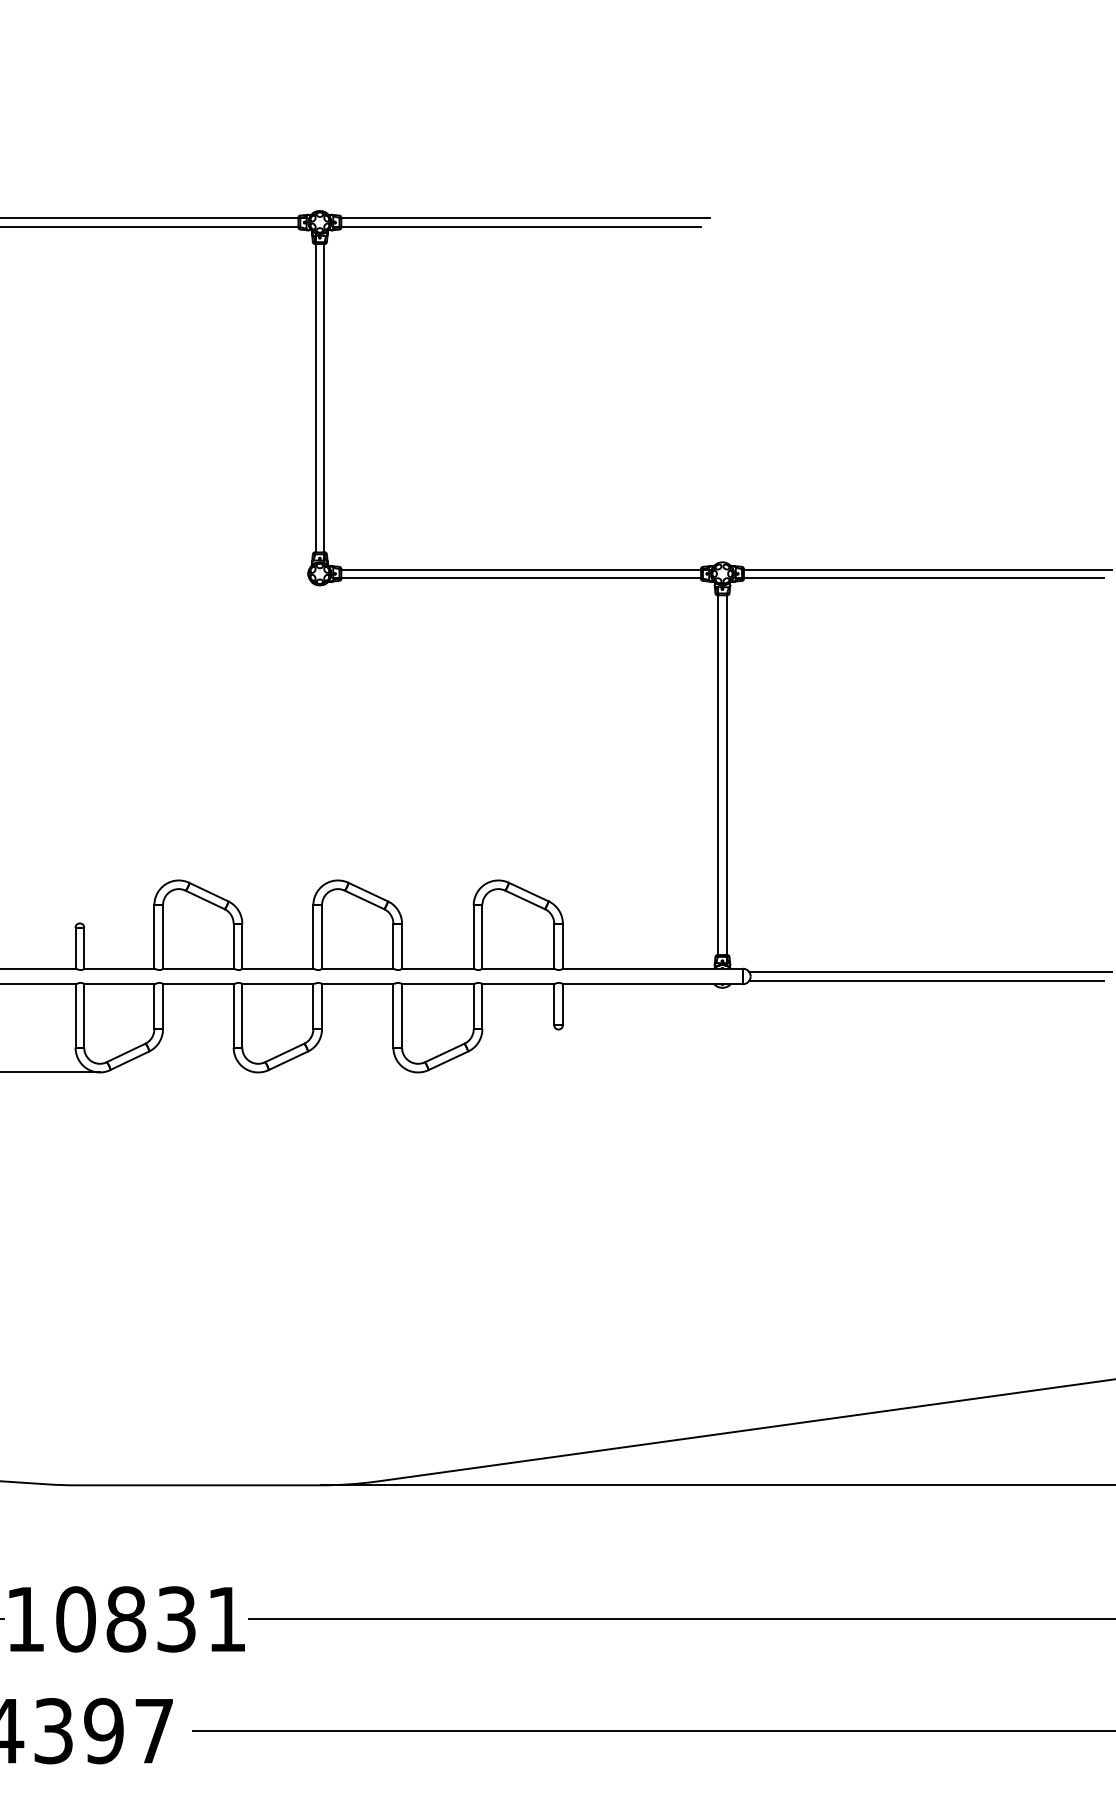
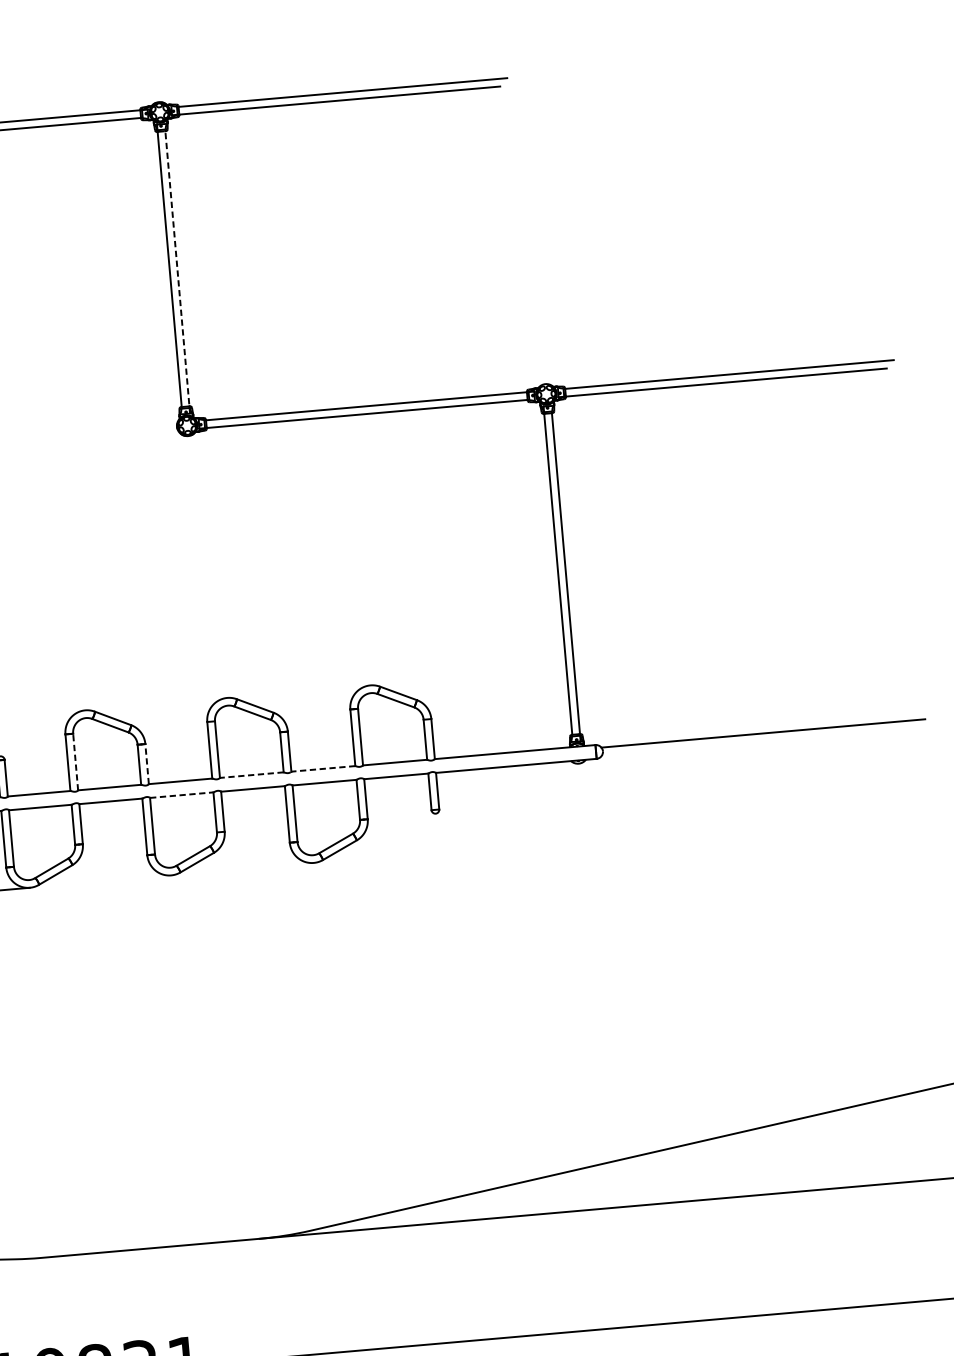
line: (324, 402) -> (177, 272), solid -> dashed
line: (163, 937) -> (76, 762), solid -> dashed
line: (242, 945) -> (147, 763), solid -> dashed
line: (357, 968) -> (251, 774), solid -> dashed
line: (437, 968) -> (322, 768), solid -> dashed
line: (926, 980) -> (760, 741), removed
line: (277, 984) -> (181, 795), solid -> dashed

